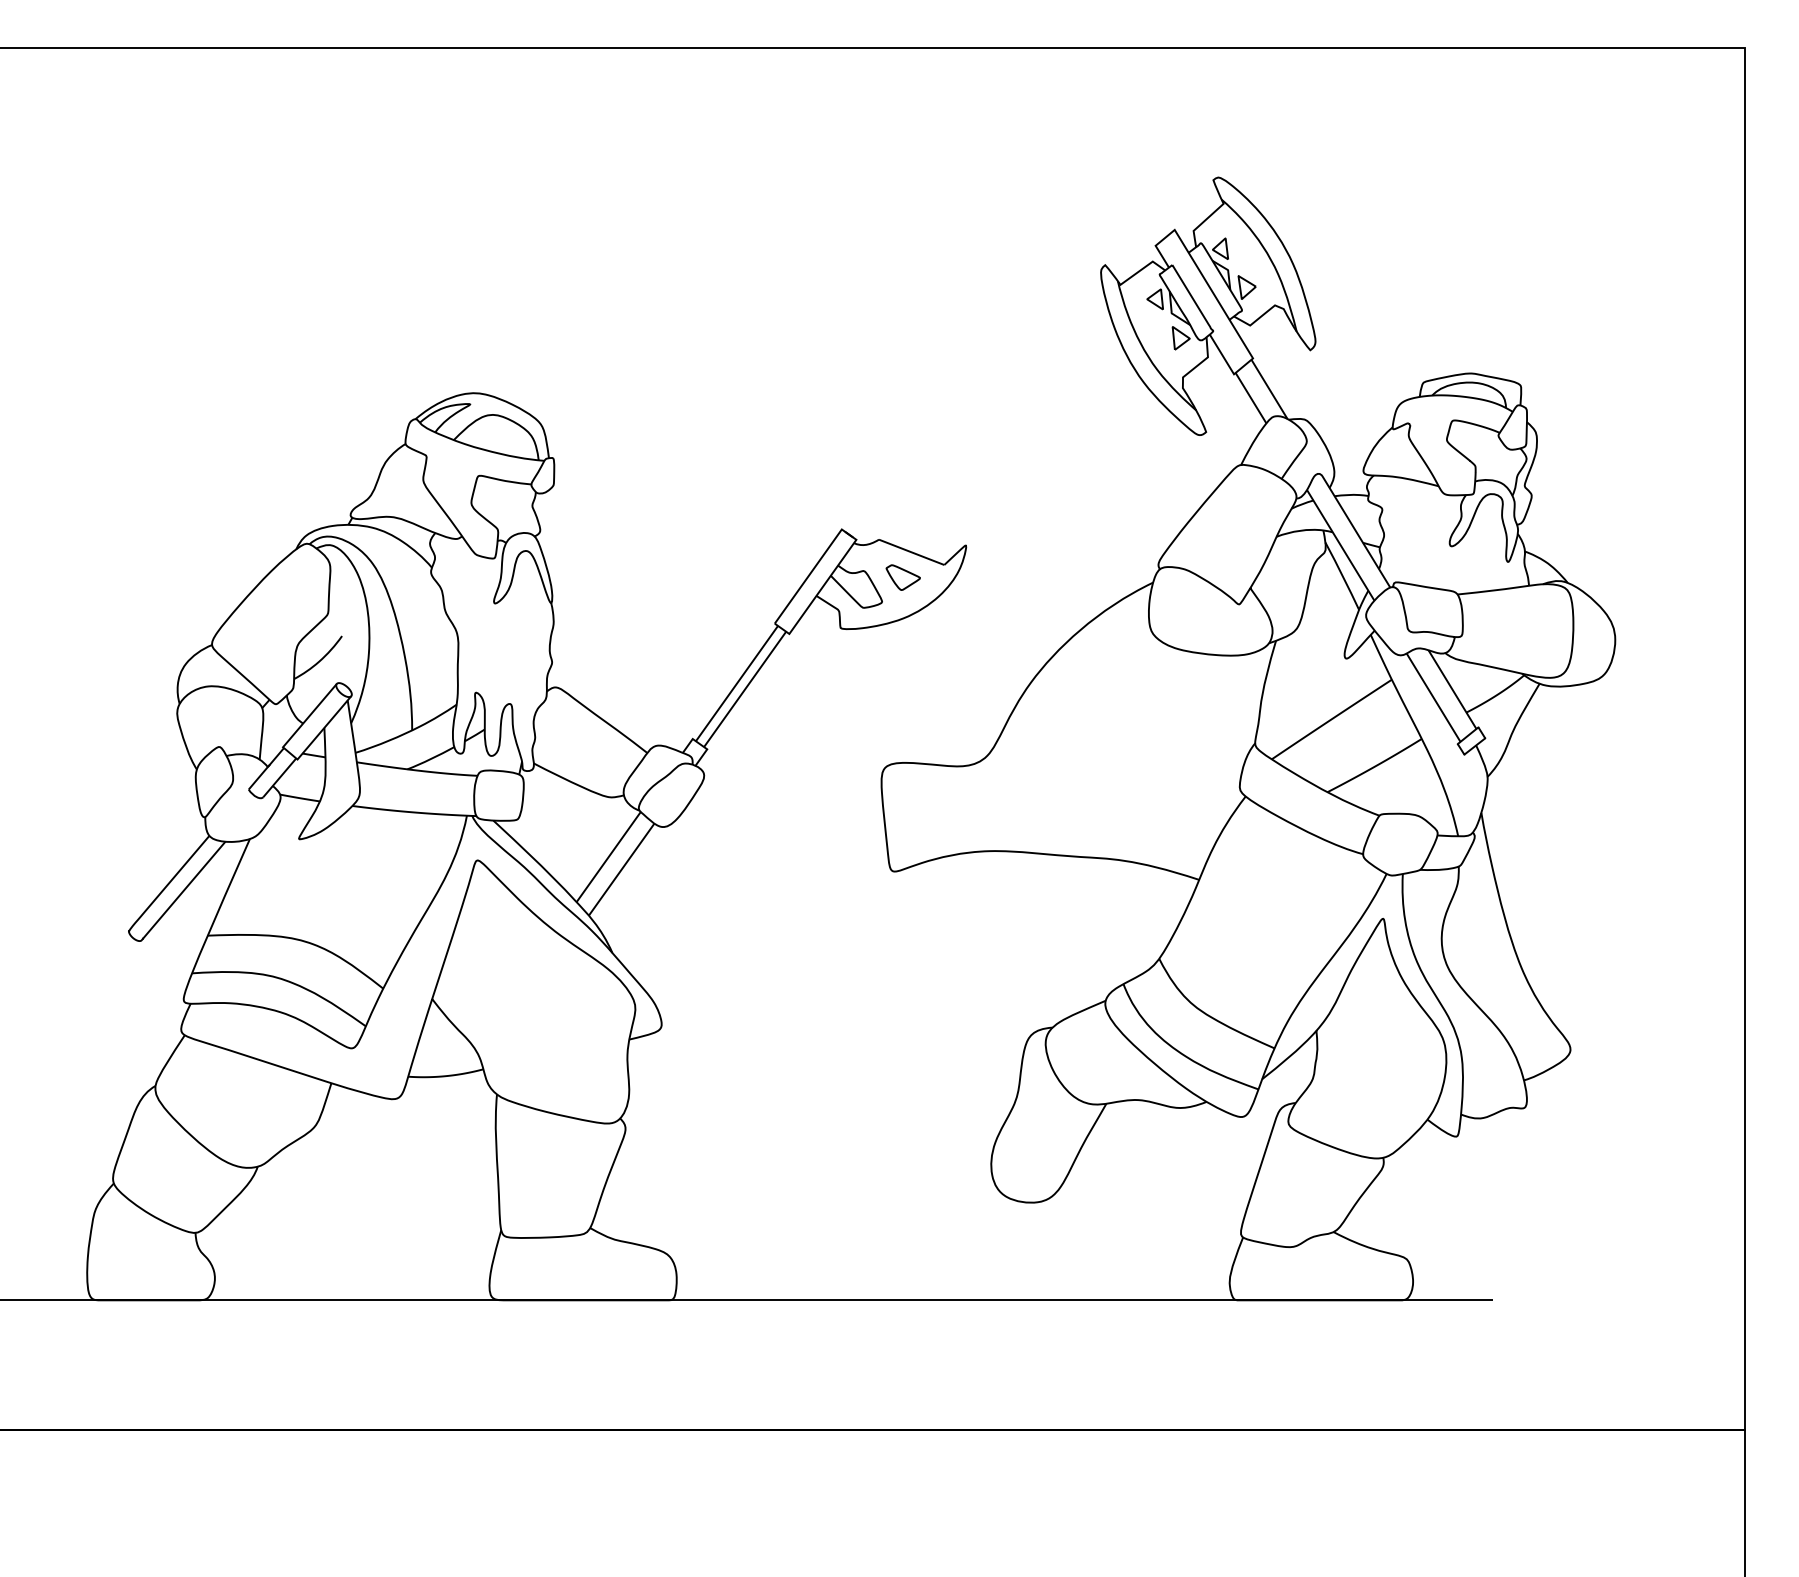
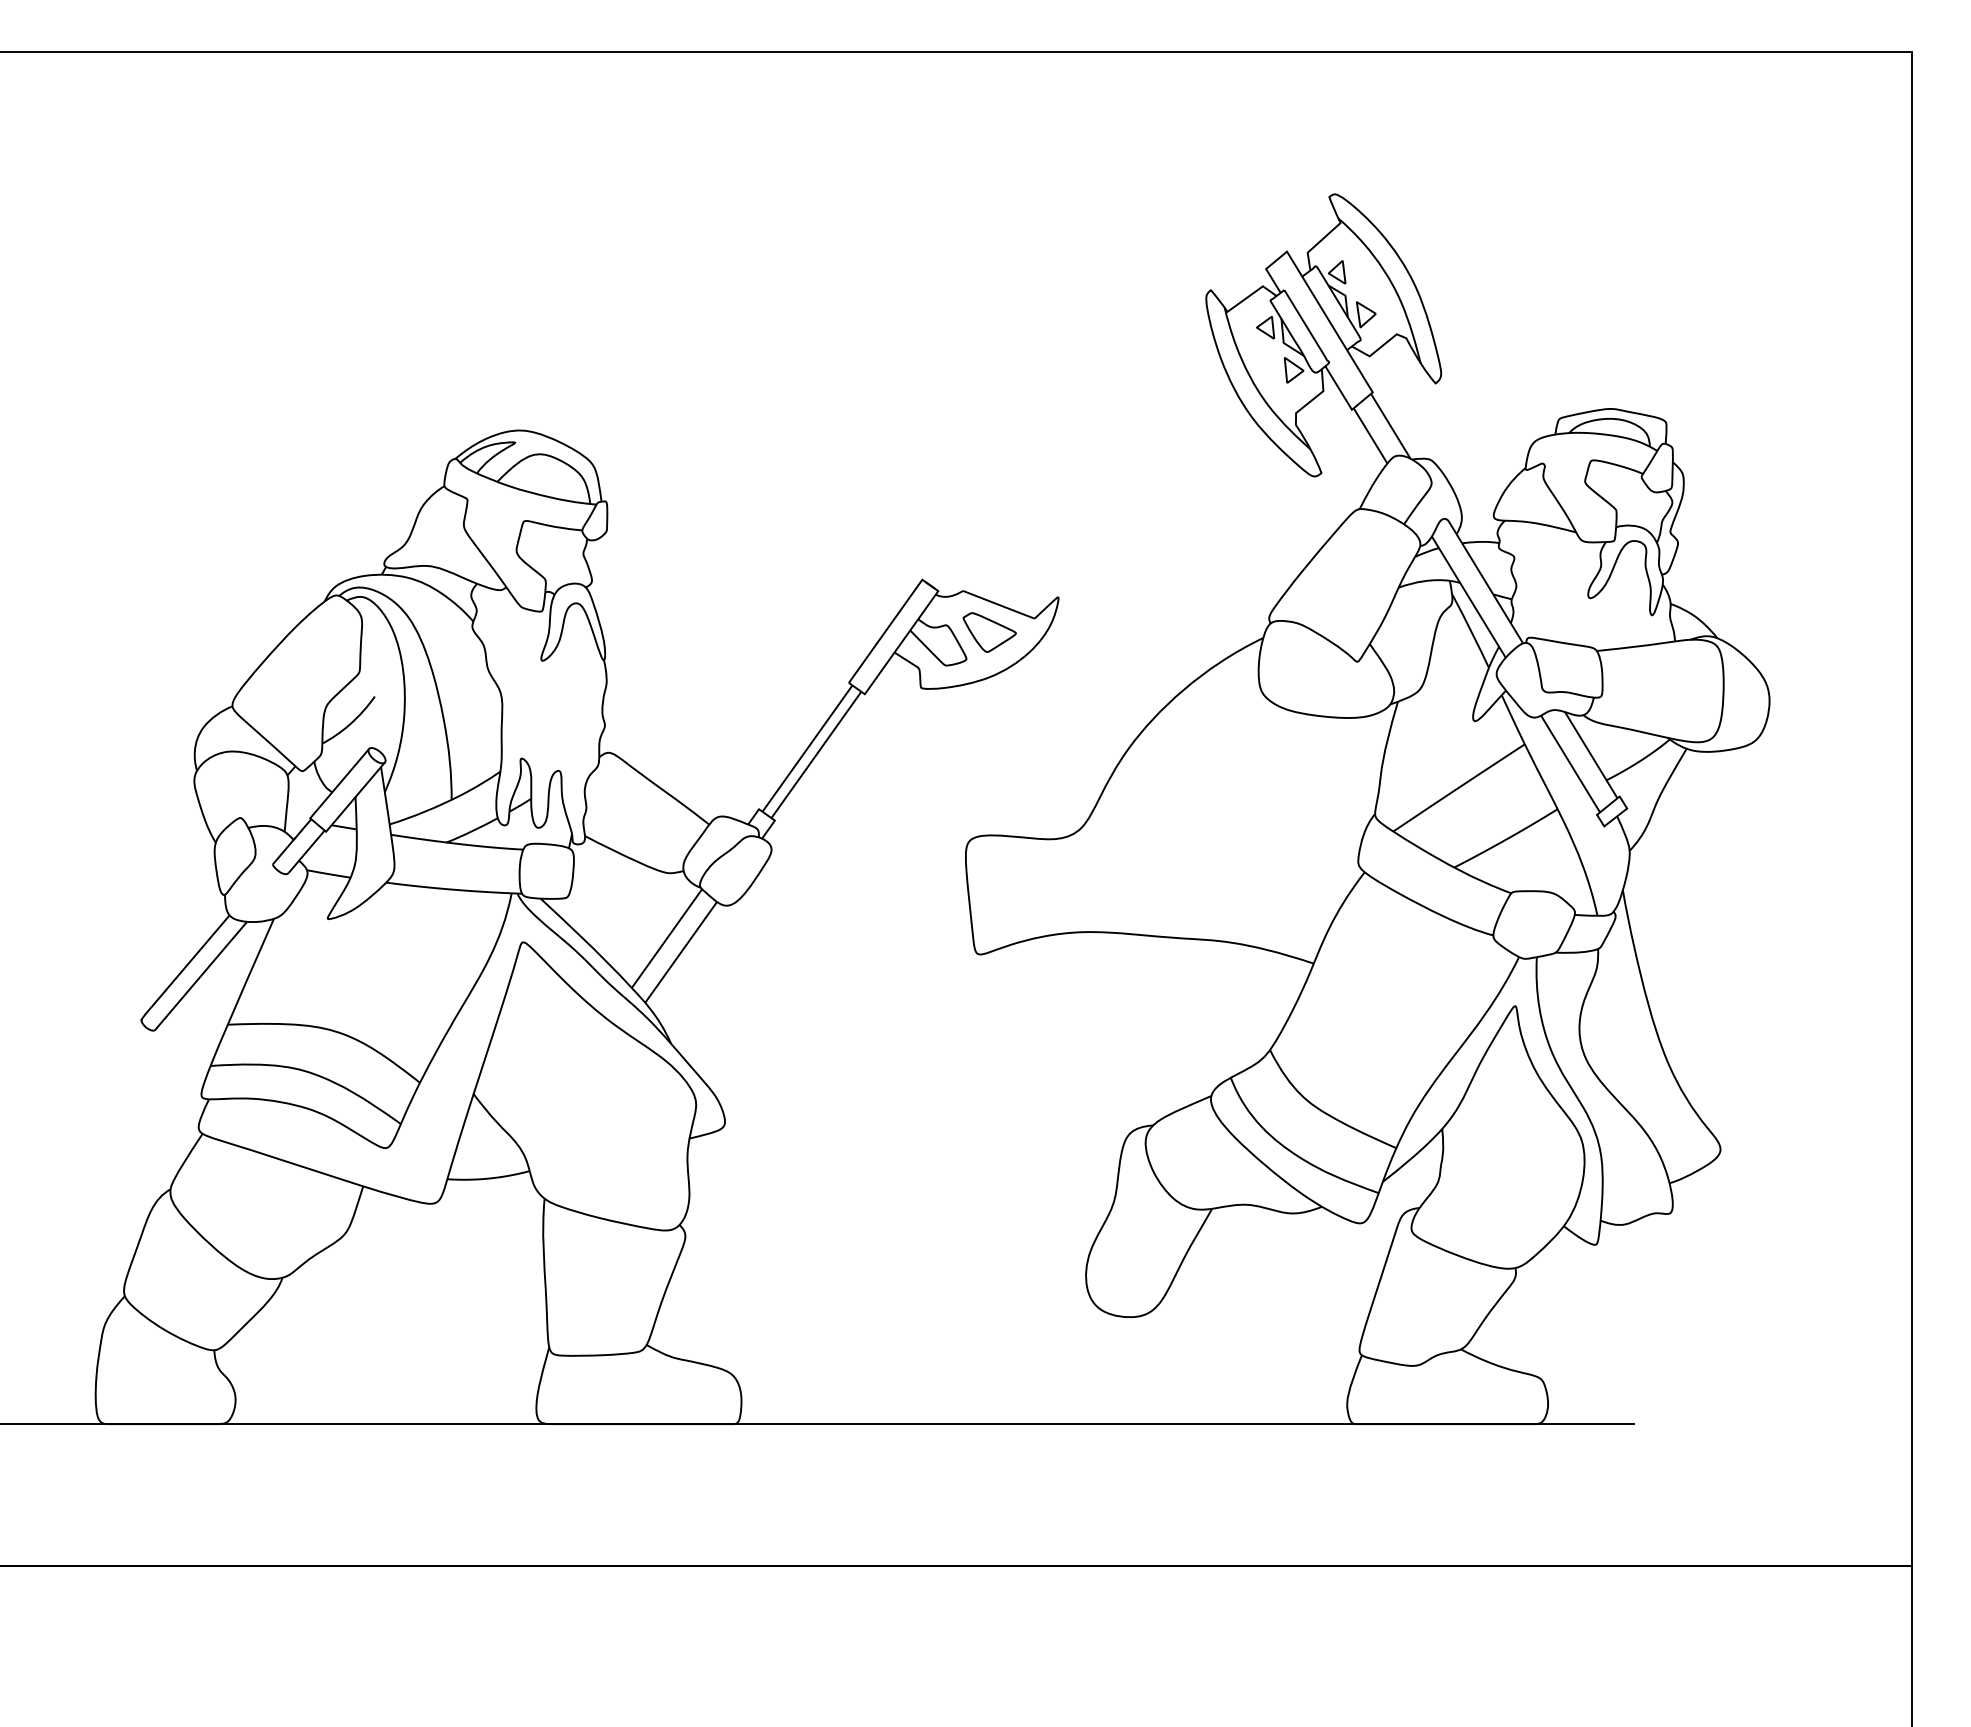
part: (903, 577) -> (989, 632), size x1.43

